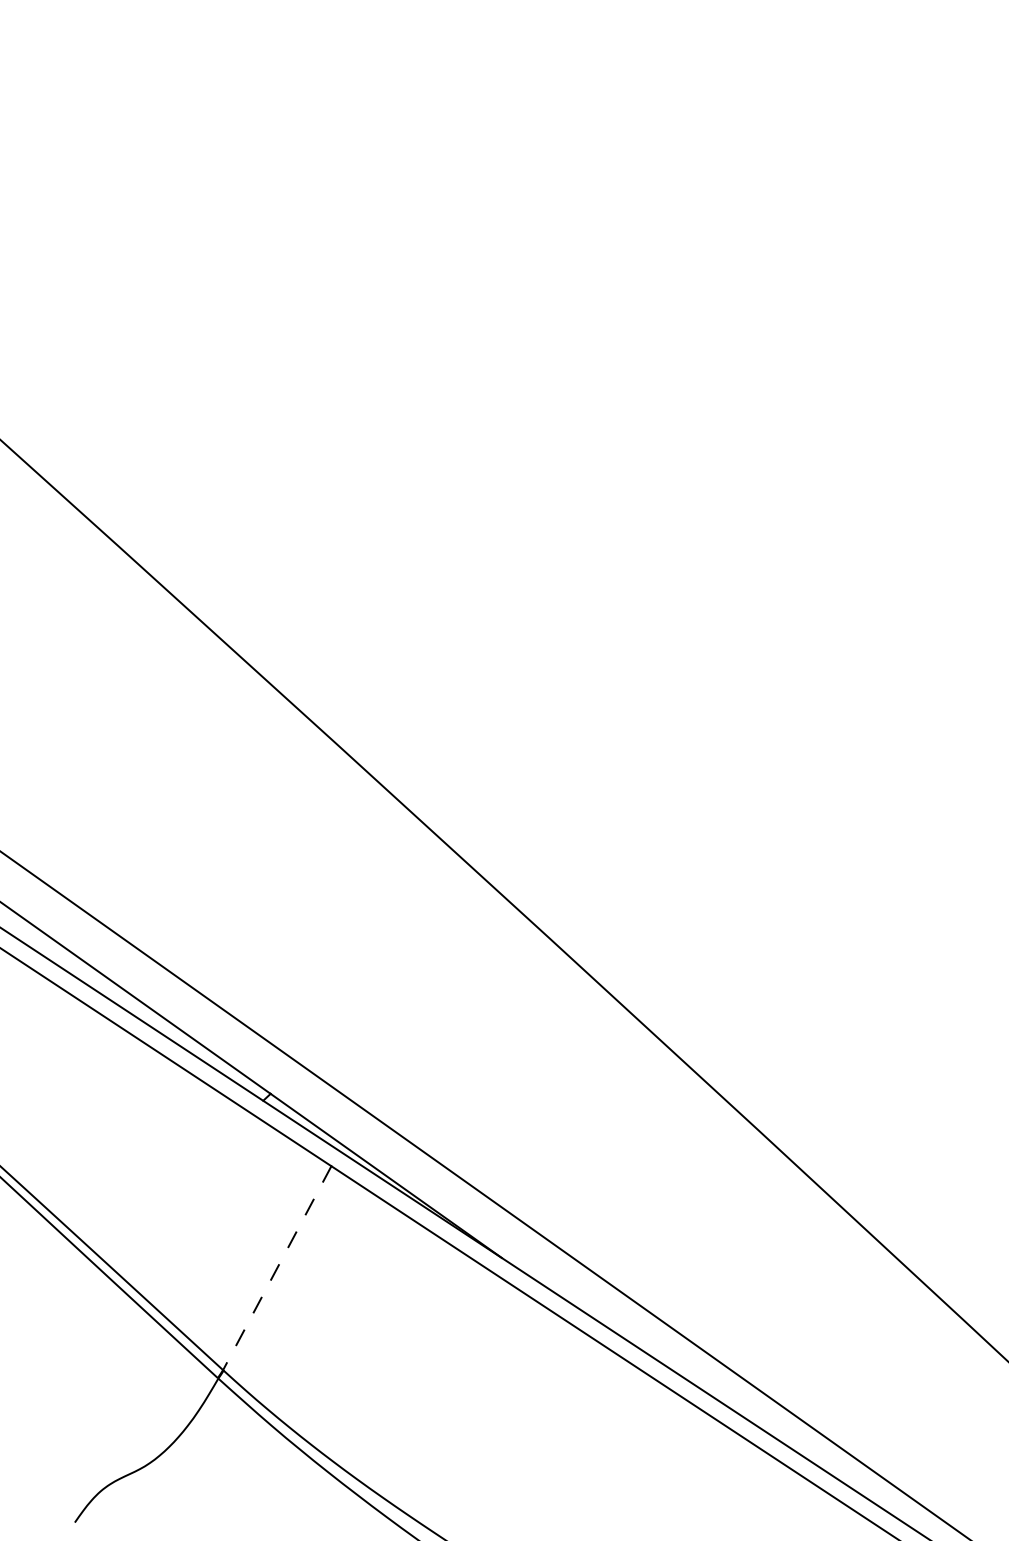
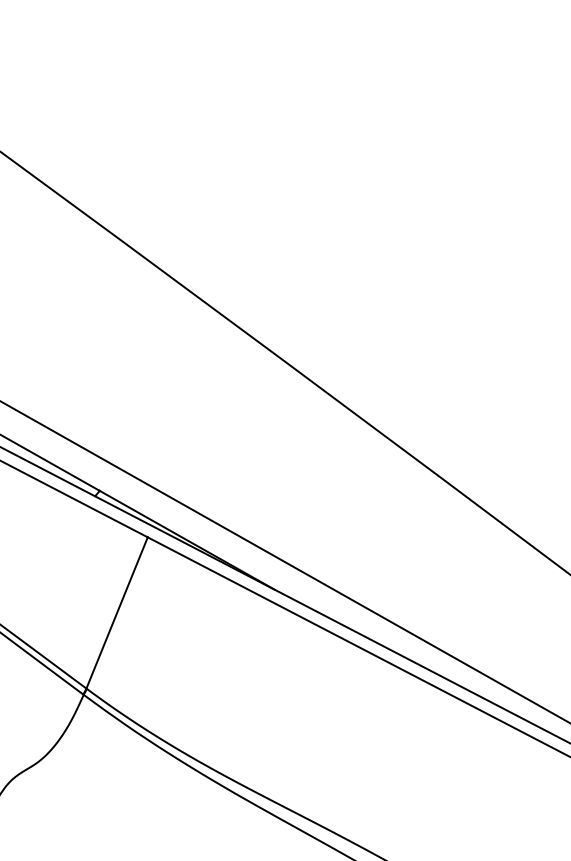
line: (277, 1268) -> (117, 613), dashed -> solid

